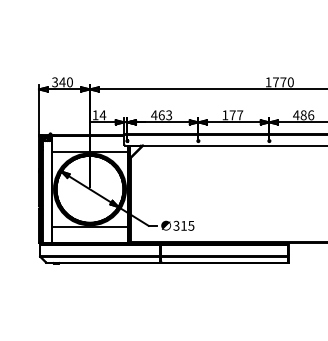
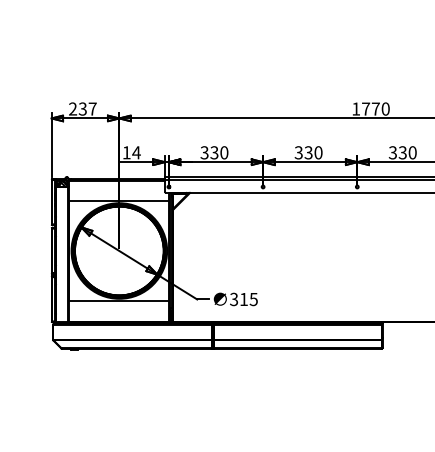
text: (62, 82) -> (82, 109), 340 -> 237
text: (161, 115) -> (214, 153), 463 -> 330
text: (232, 115) -> (308, 153), 177 -> 330
text: (303, 115) -> (402, 153), 486 -> 330

